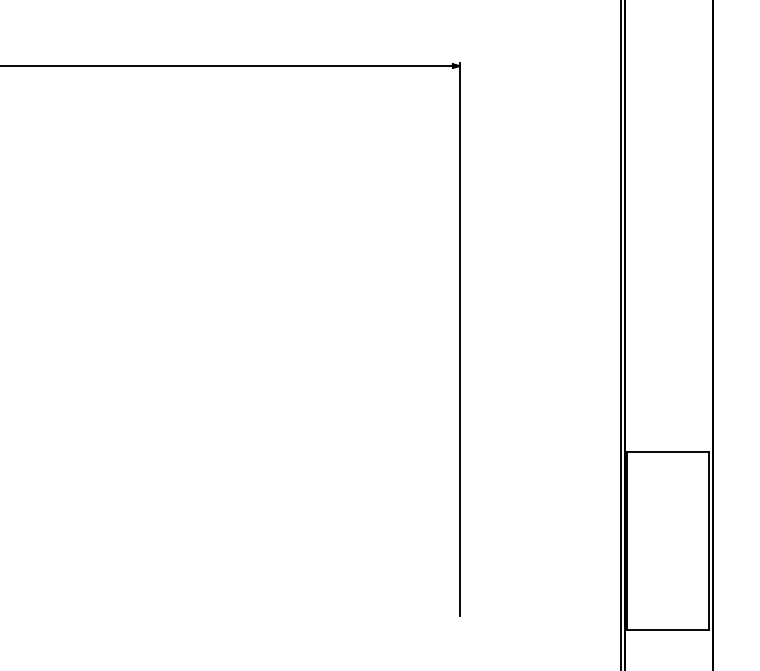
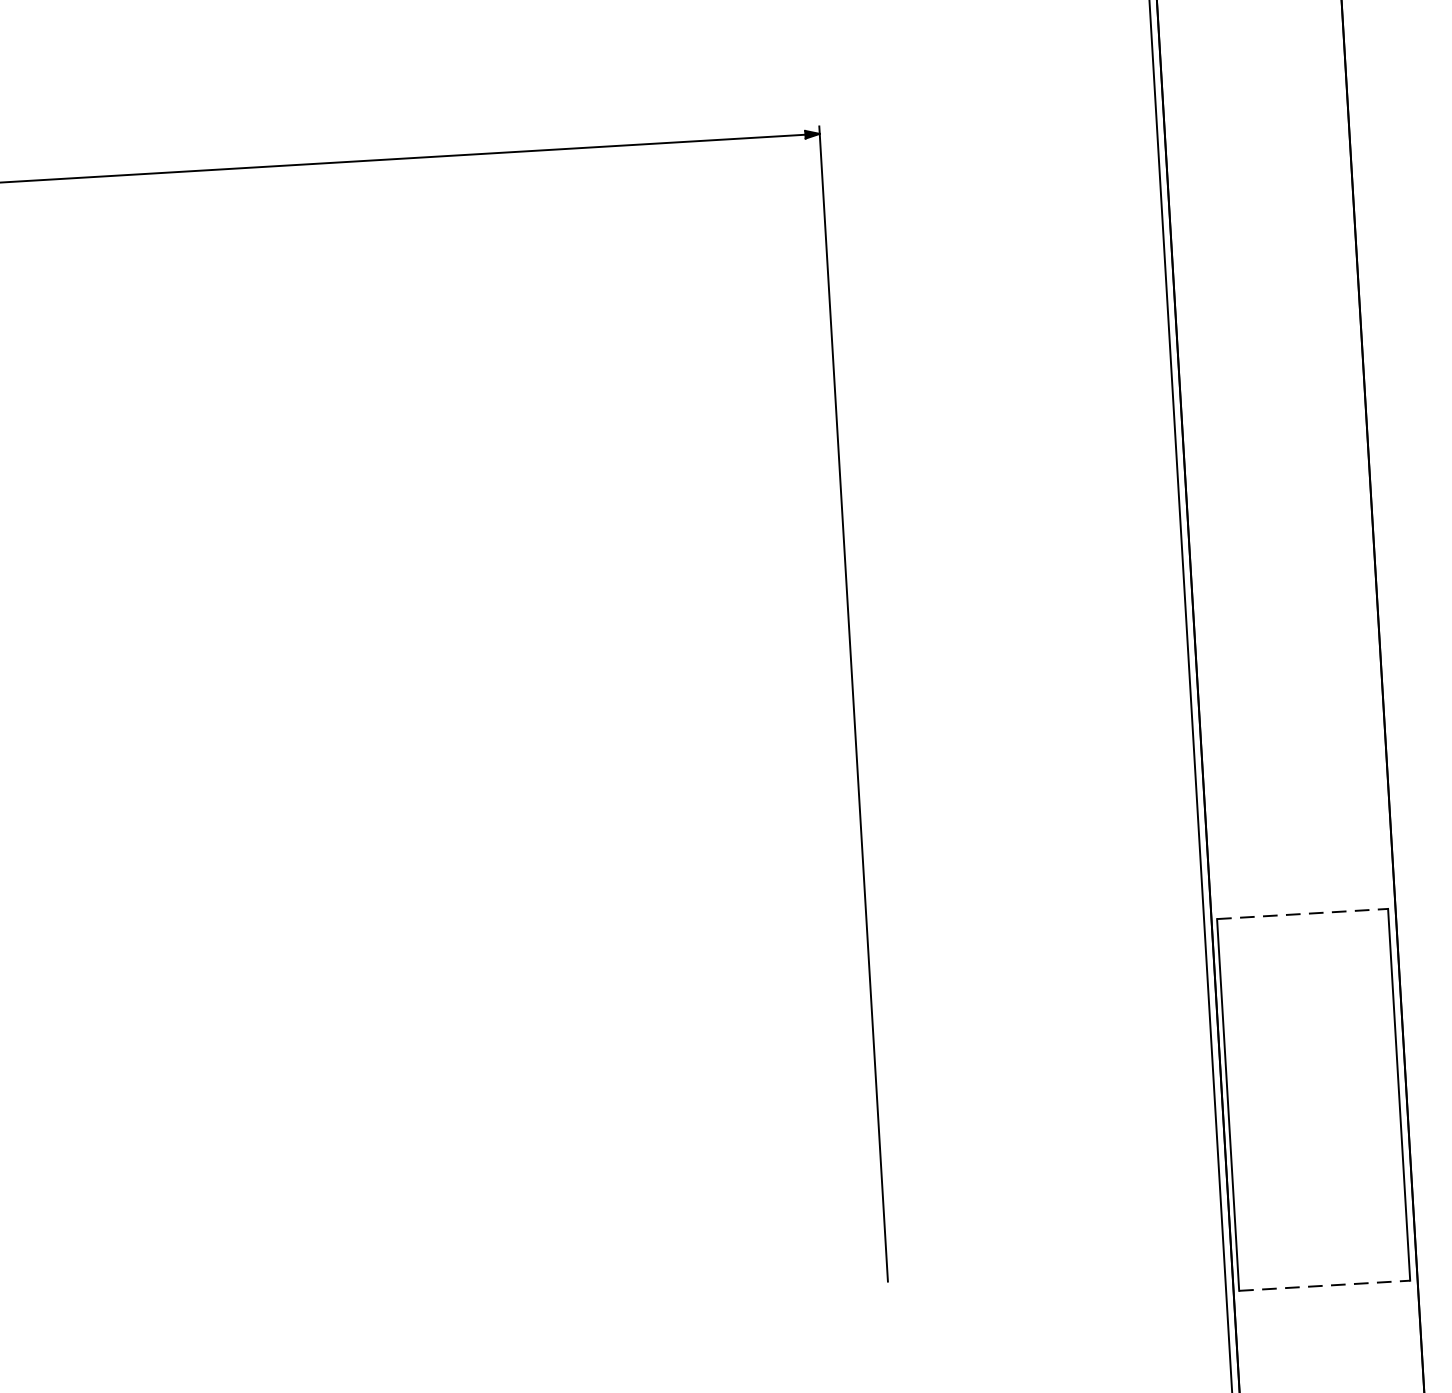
line: (668, 452) -> (1303, 914), solid -> dashed
line: (668, 630) -> (1325, 1286), solid -> dashed

